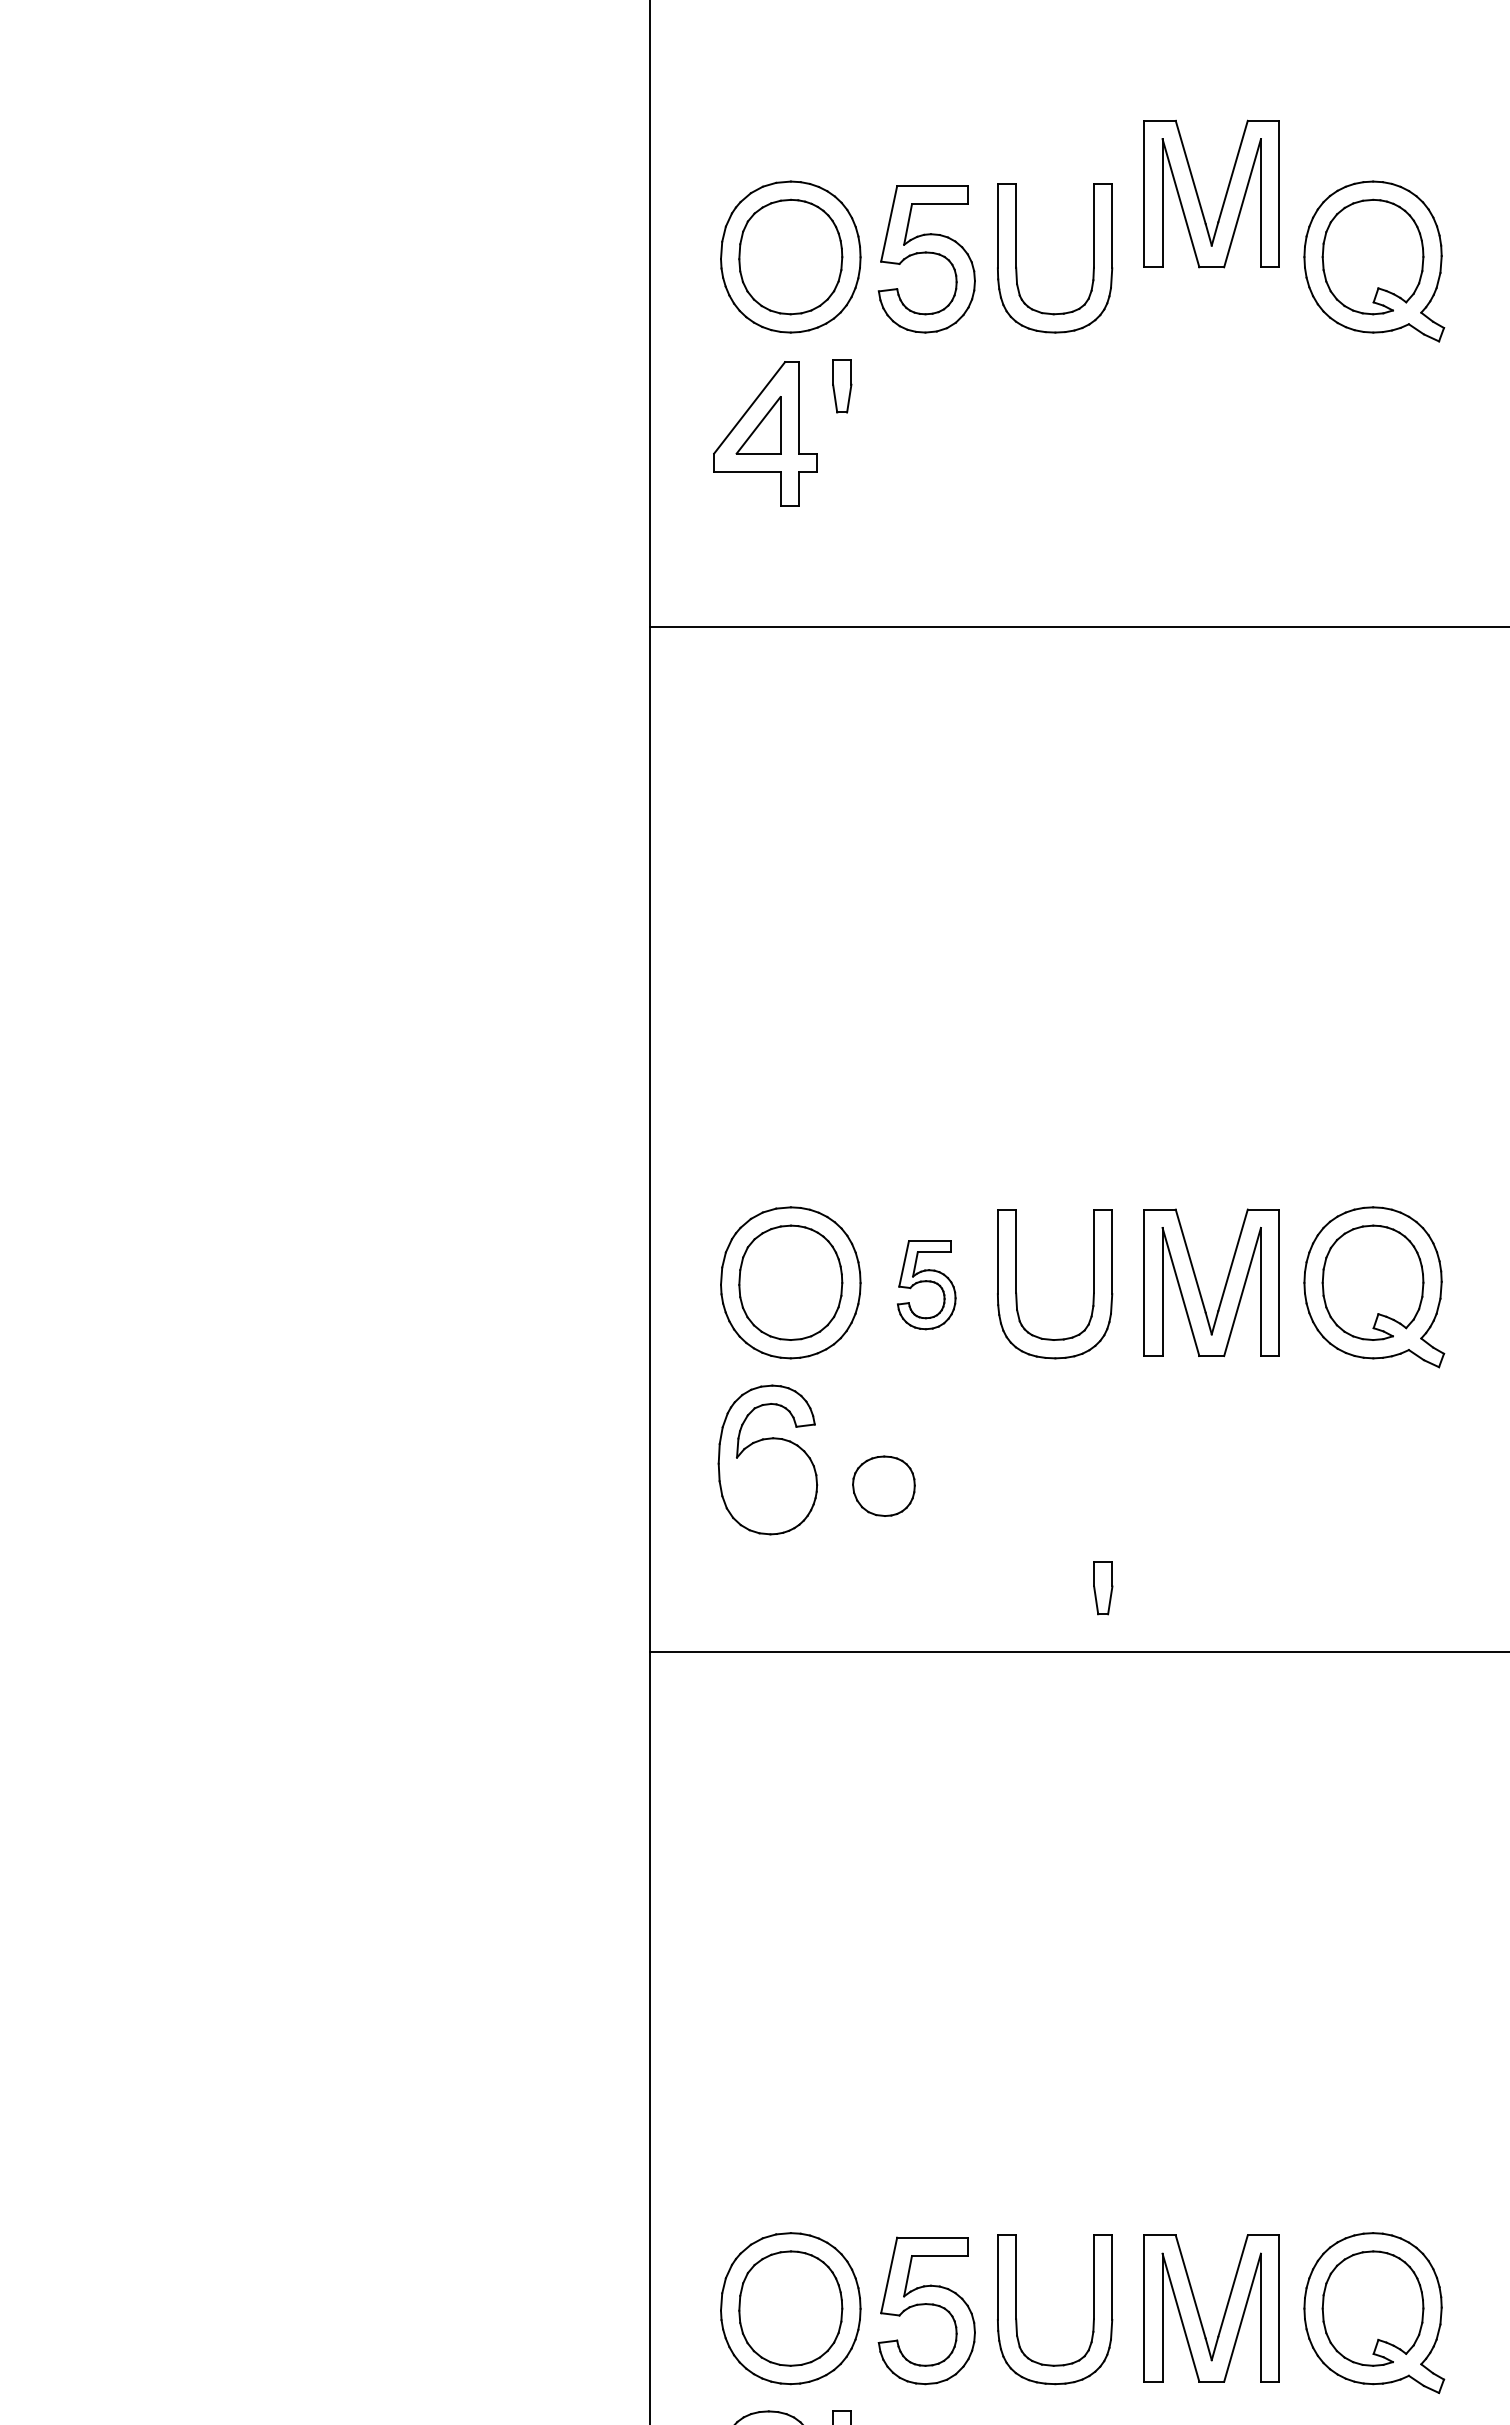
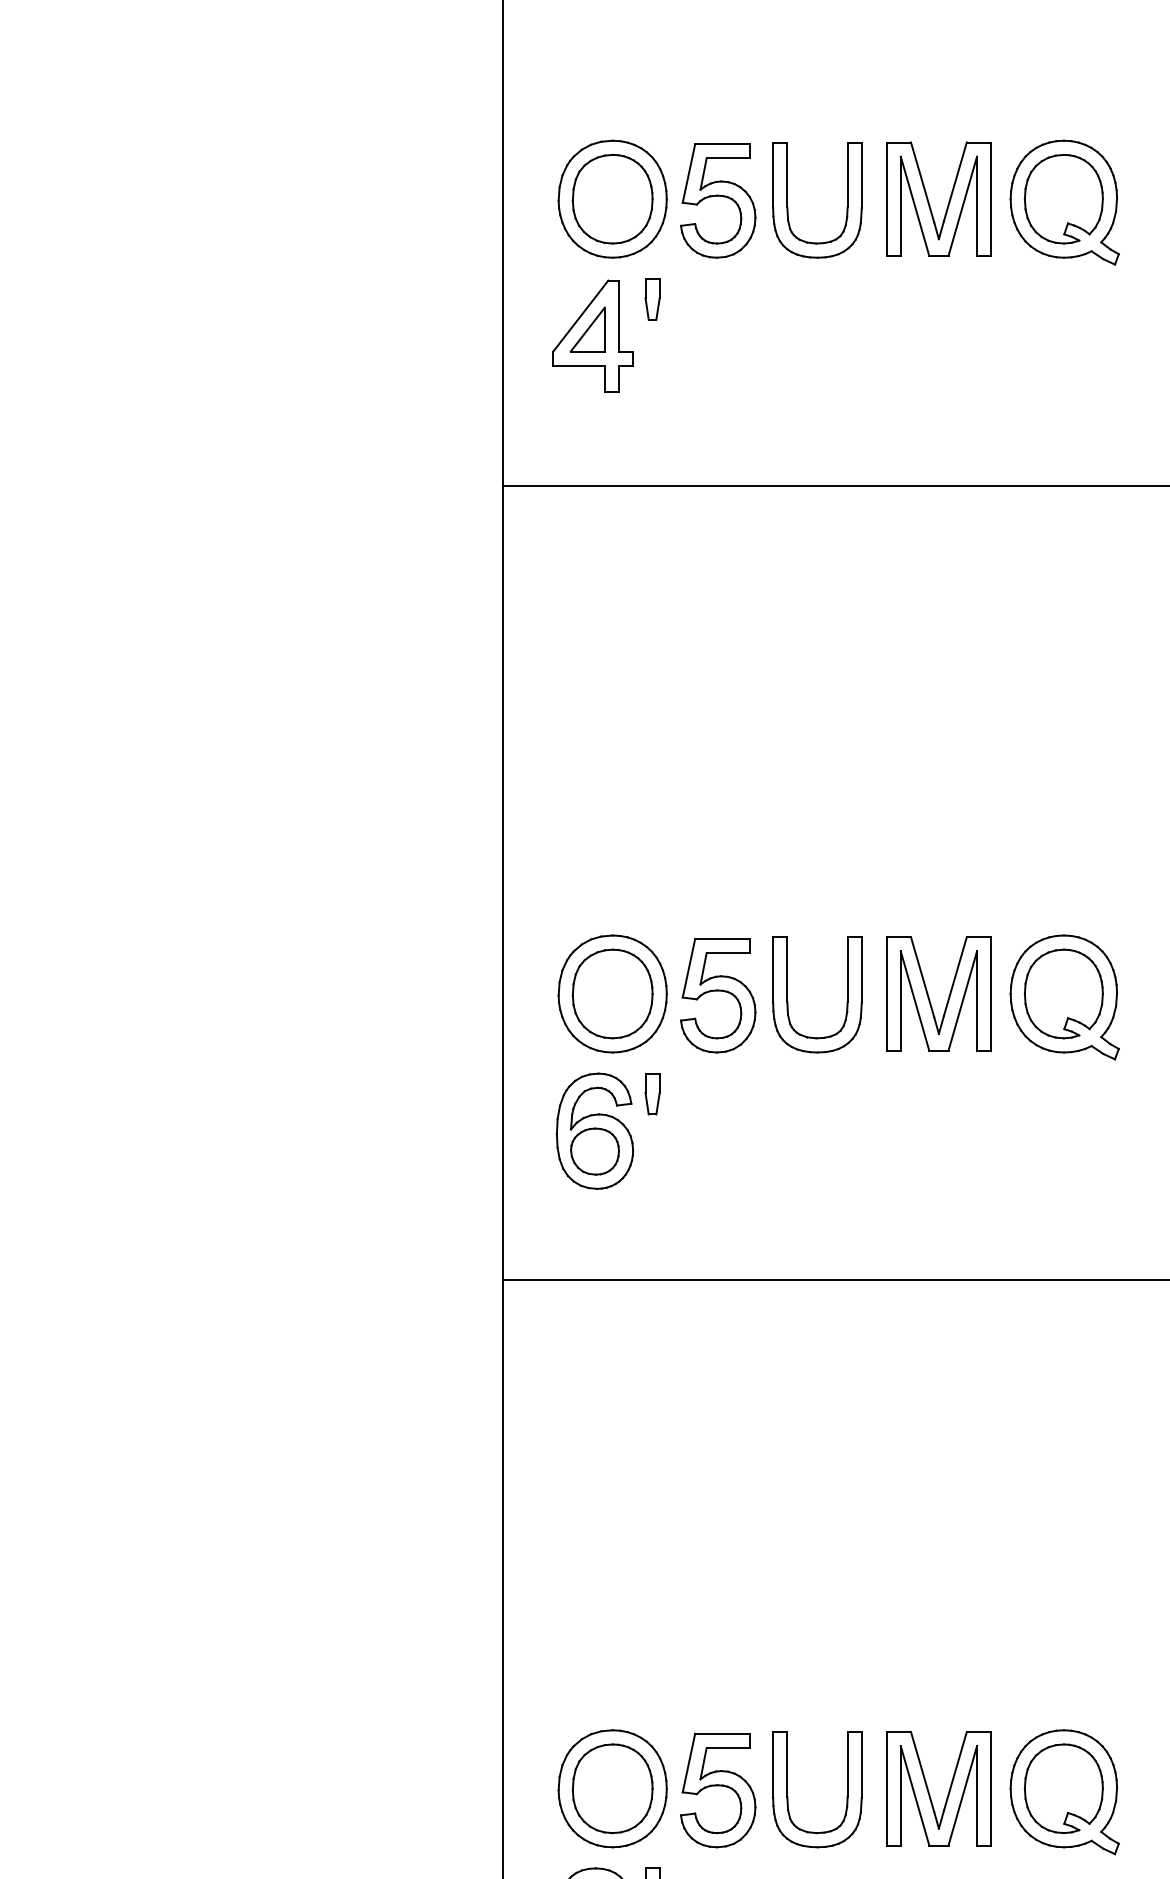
part: (1199, 198) -> (929, 202), moved
part: (926, 1285) -> (717, 996), size x1.67
part: (883, 1485) -> (594, 1151), moved
part: (1103, 1588) -> (652, 1094), moved

